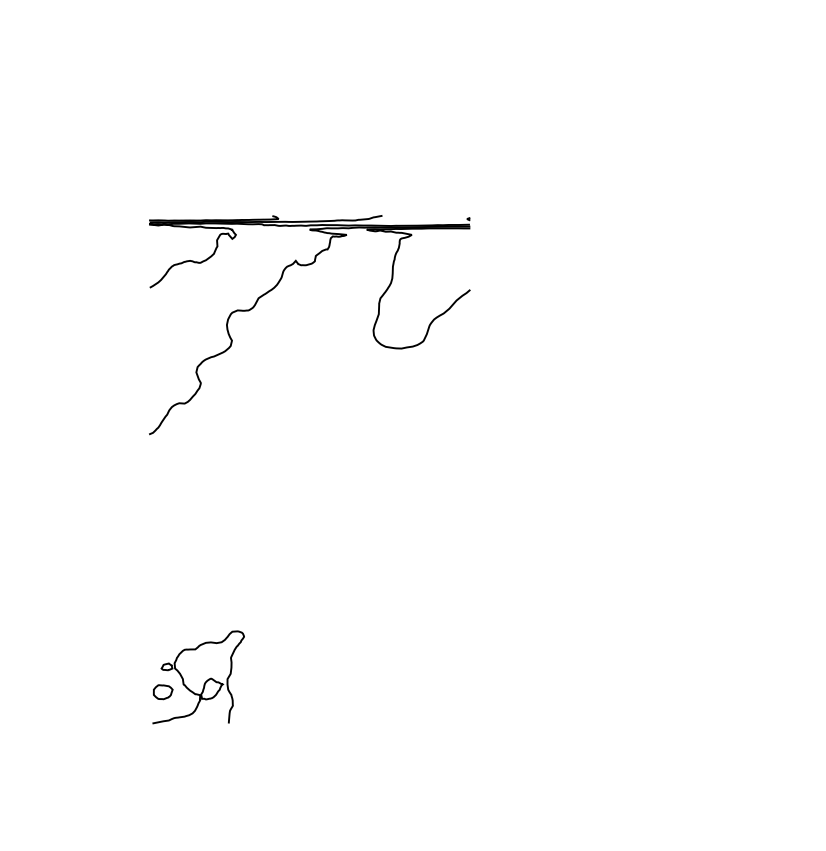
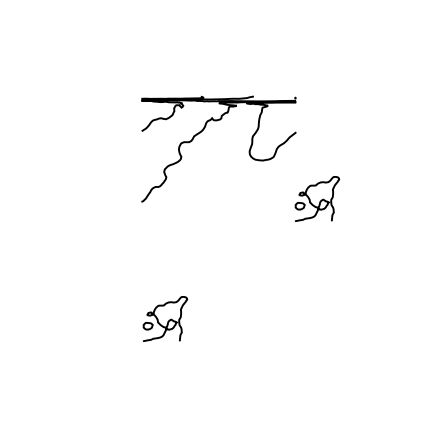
part: (514, 427) -> (317, 198), added

